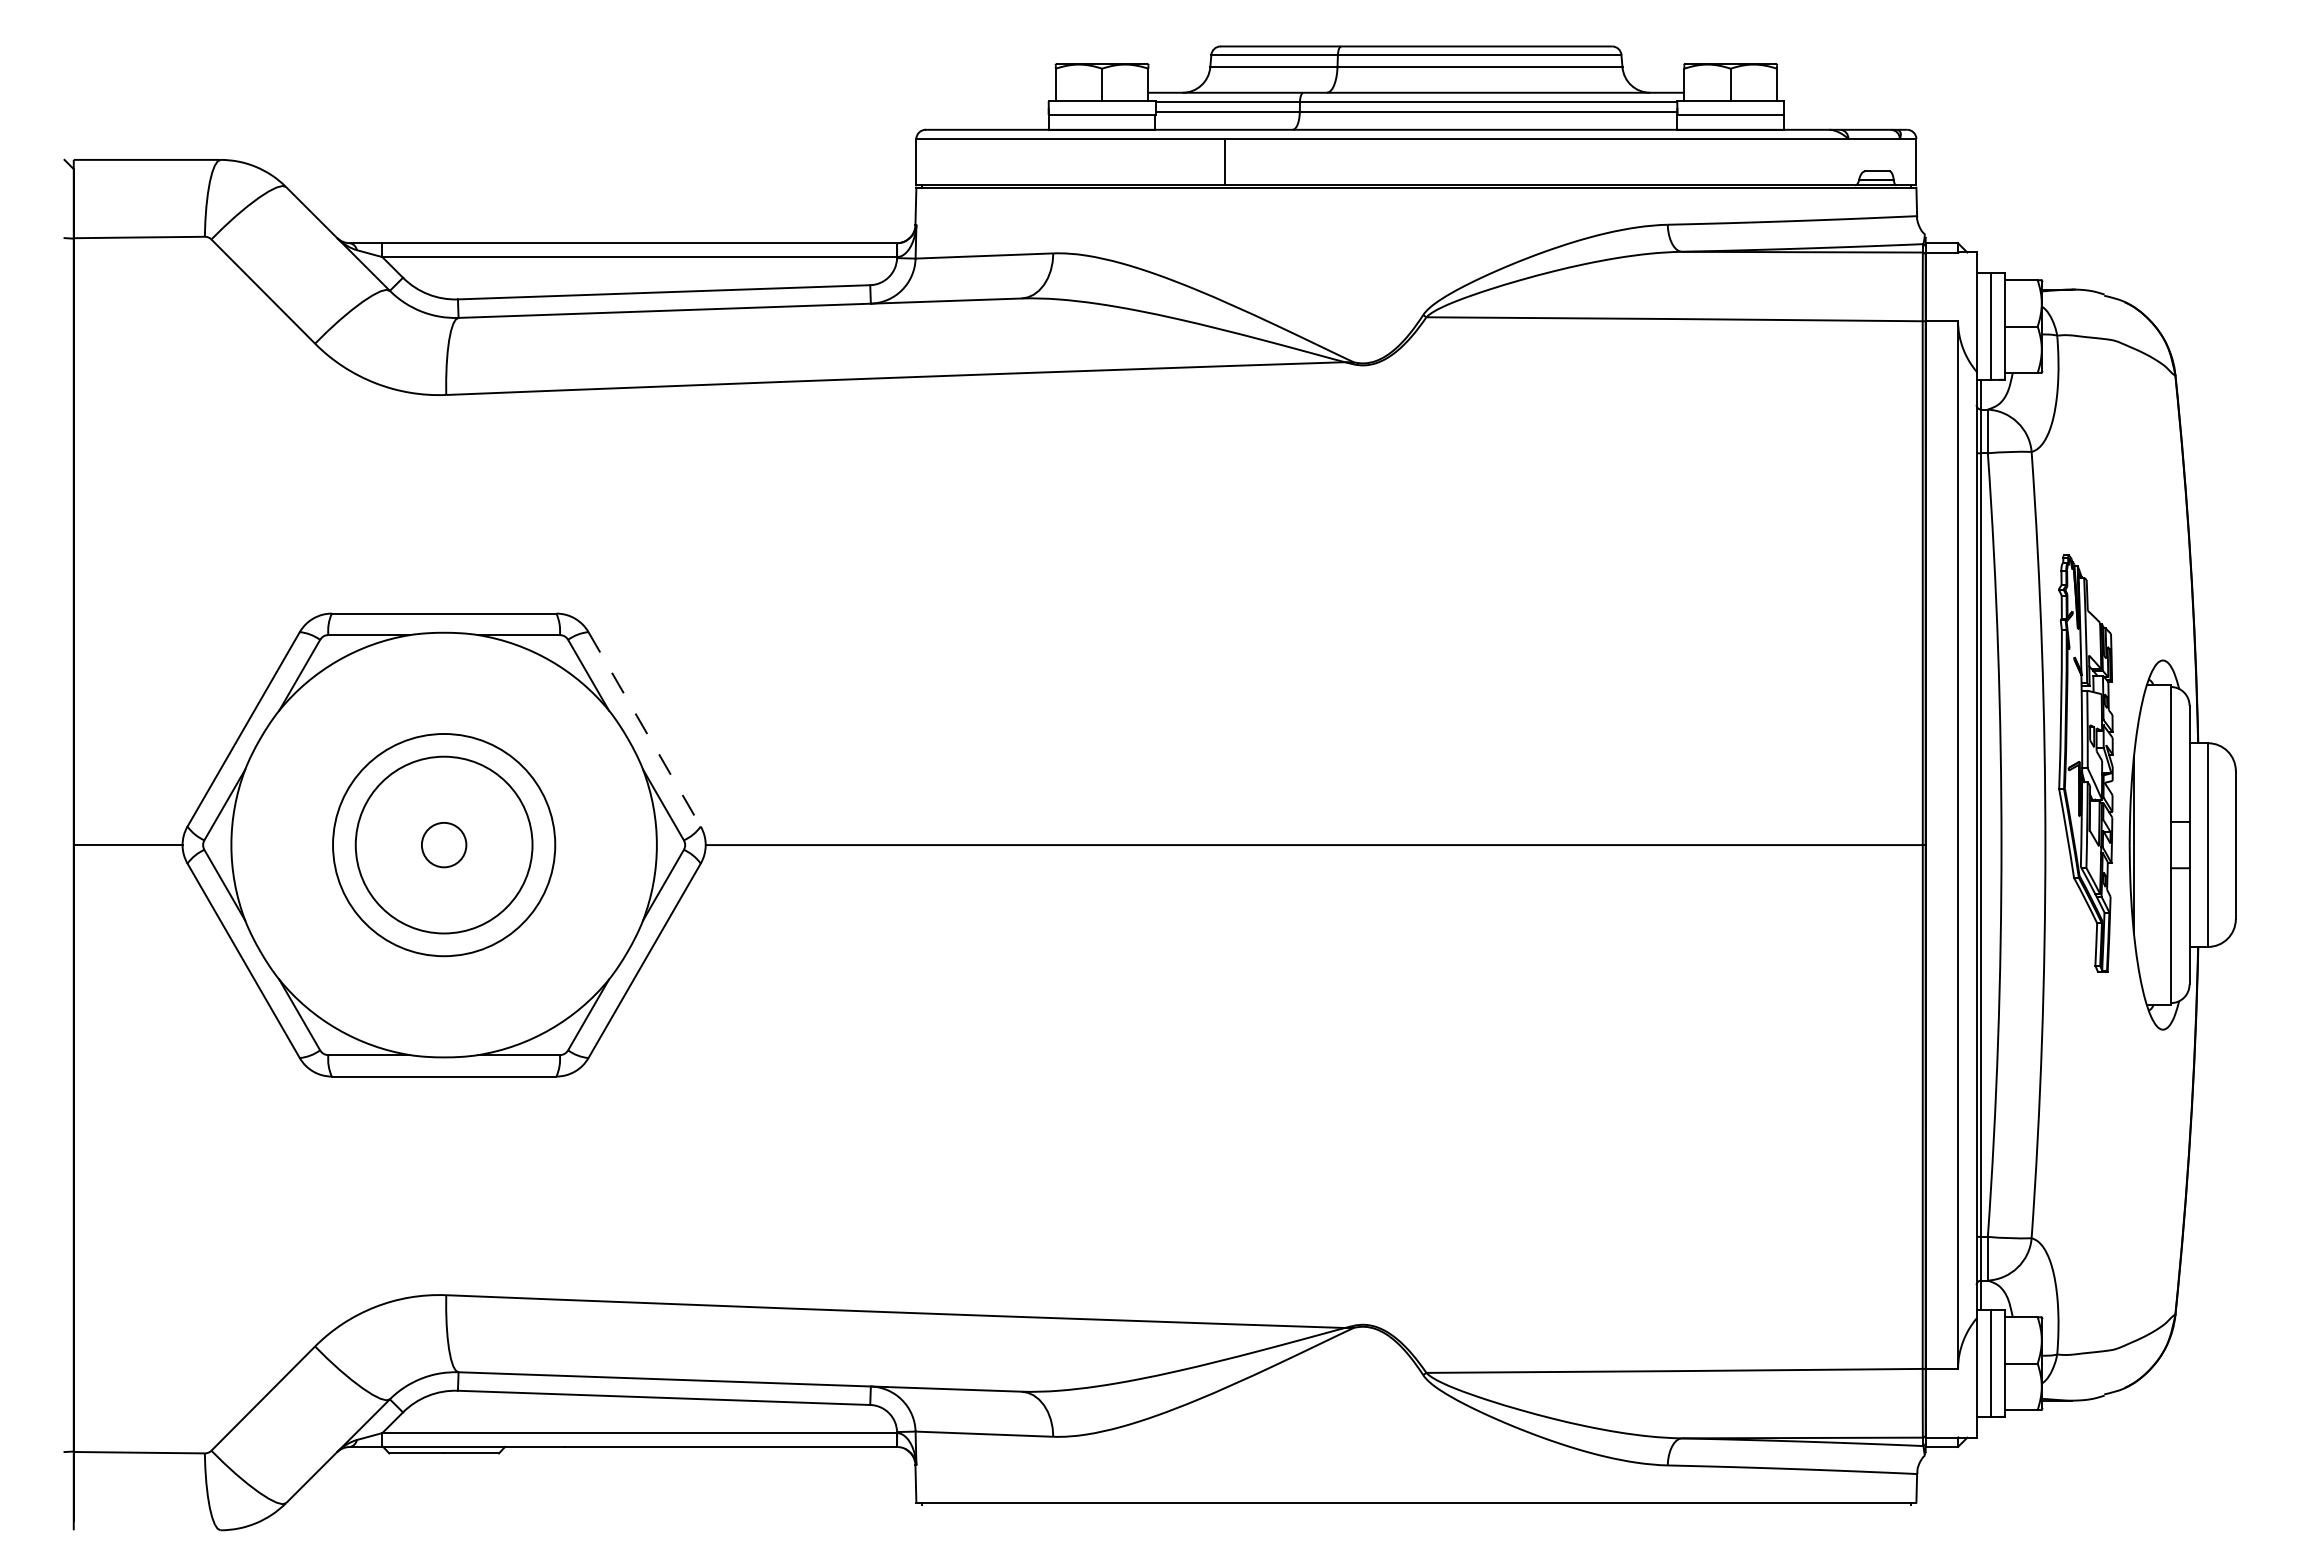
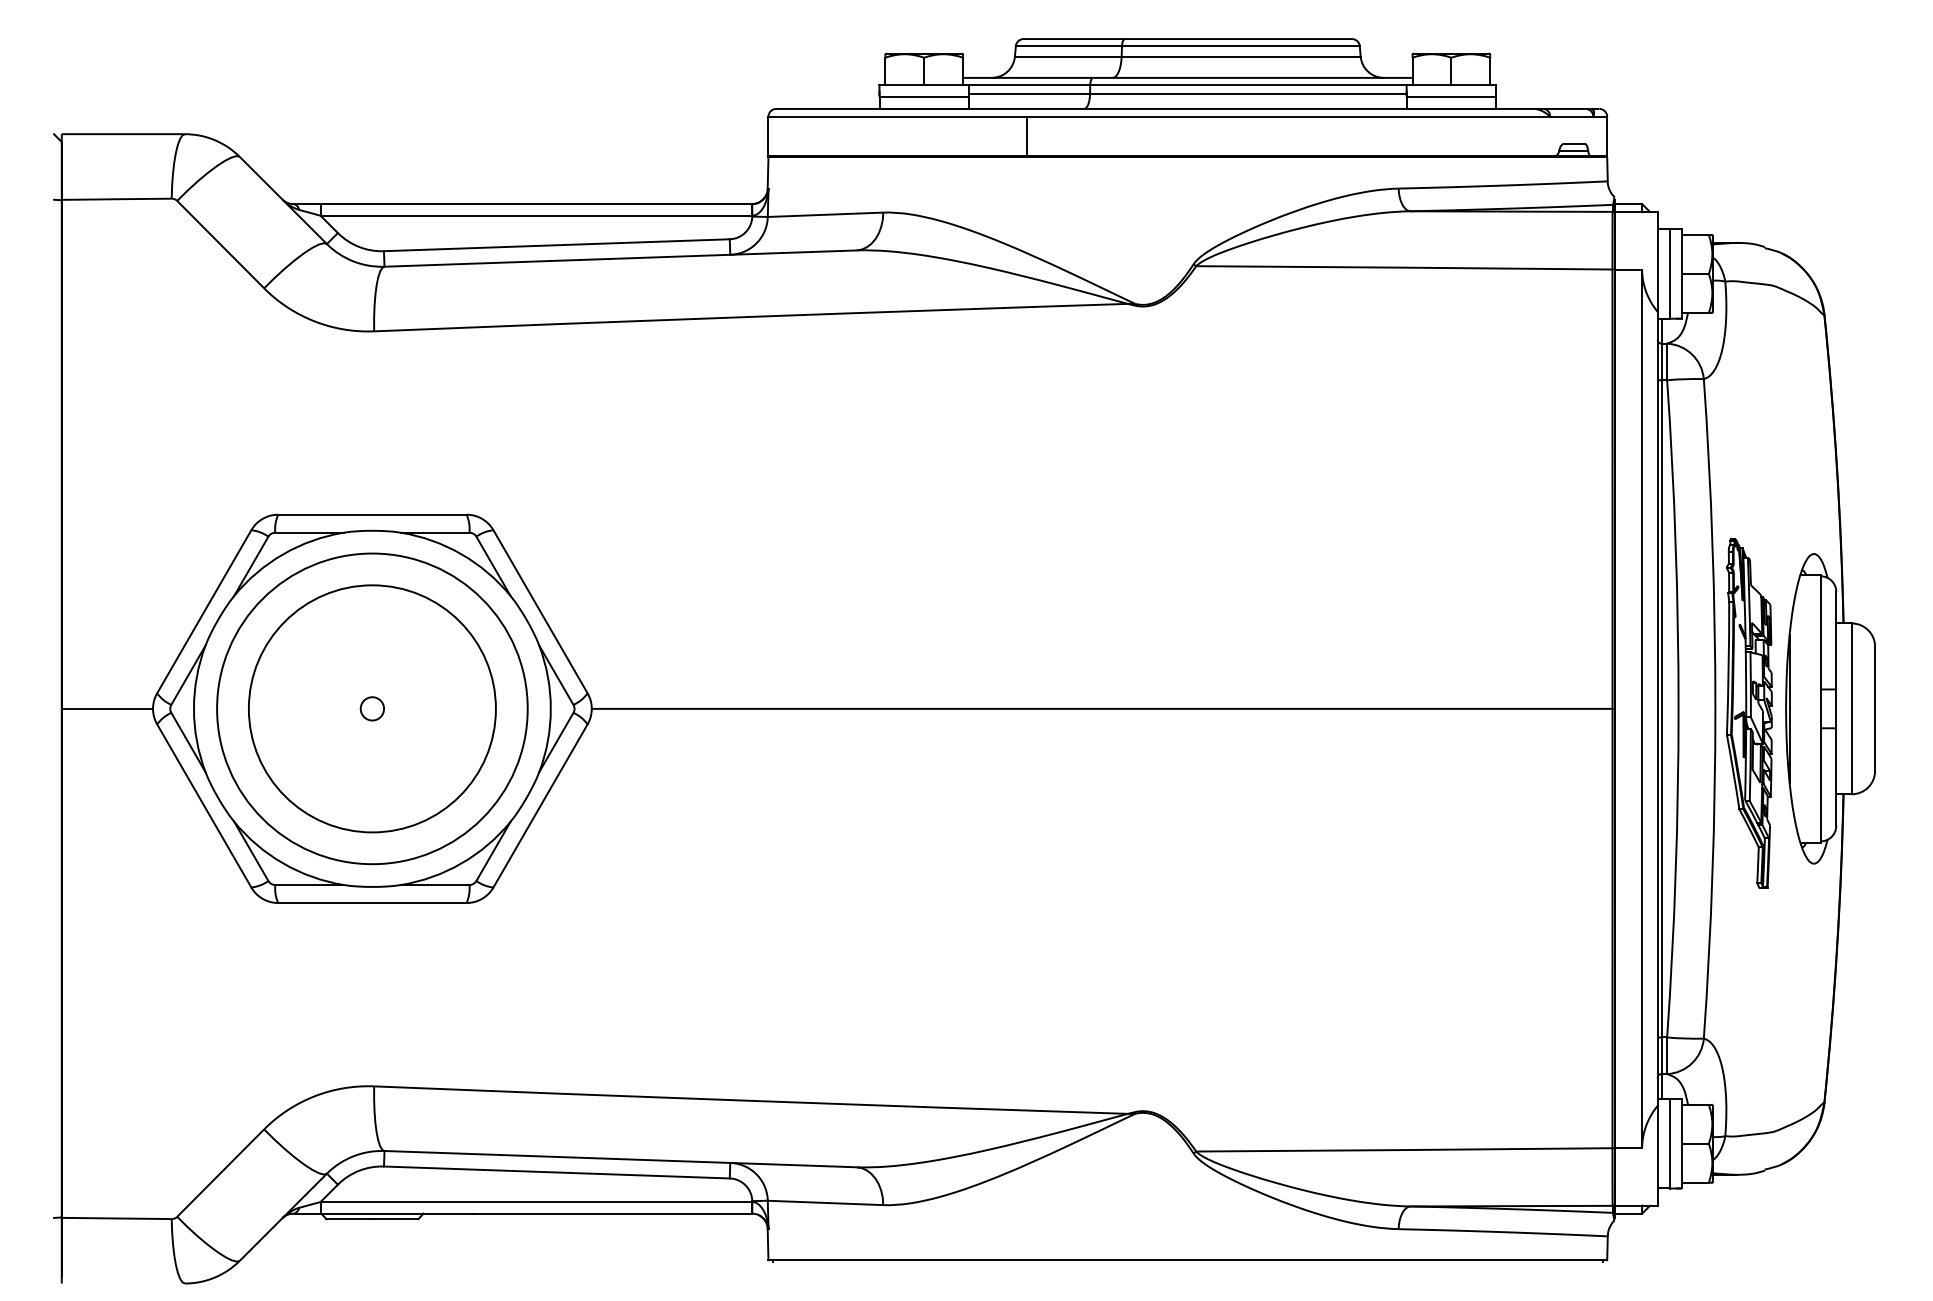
line: (644, 729) -> (540, 611), dashed -> solid
part: (2085, 763) -> (1749, 713), moved
circle: (443, 844) -> (371, 708), size x1.67
circle: (443, 844) -> (371, 708), size x1.67
circle: (444, 845) -> (372, 709), size x0.62

